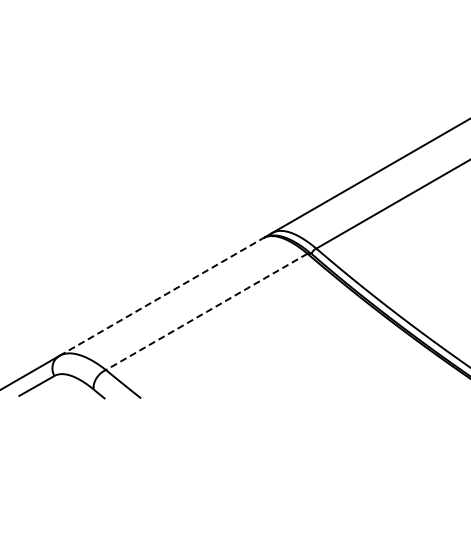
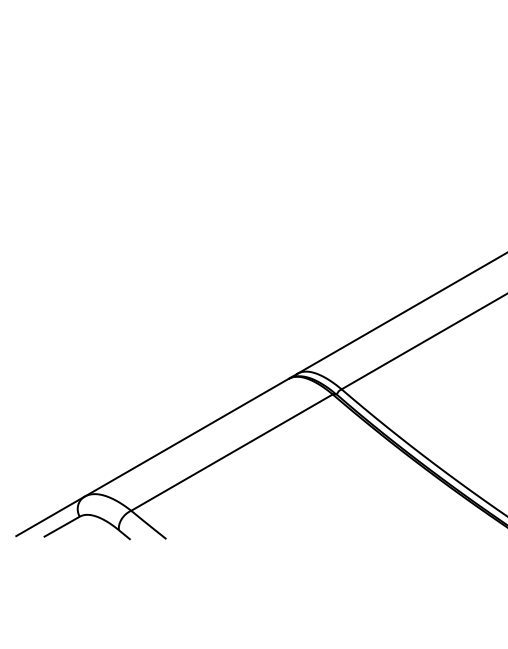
line: (161, 296) -> (186, 437), dashed -> solid
line: (206, 311) -> (231, 452), dashed -> solid

